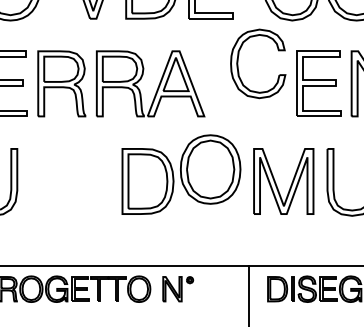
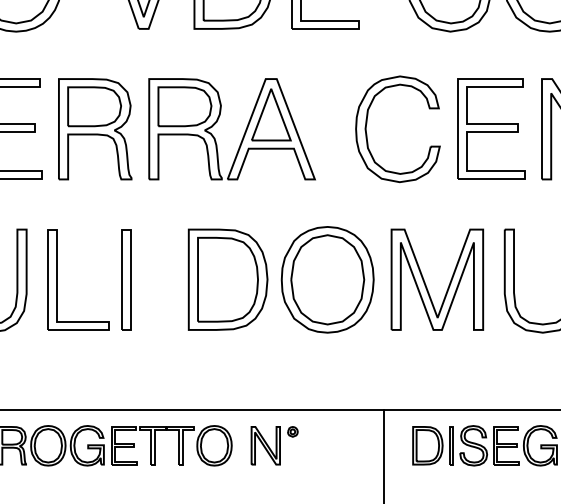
part: (238, 63) -> (367, 128), moved
part: (210, 169) -> (327, 279), moved
part: (37, 181) -> (57, 279), added

